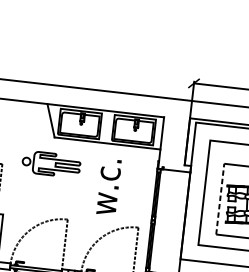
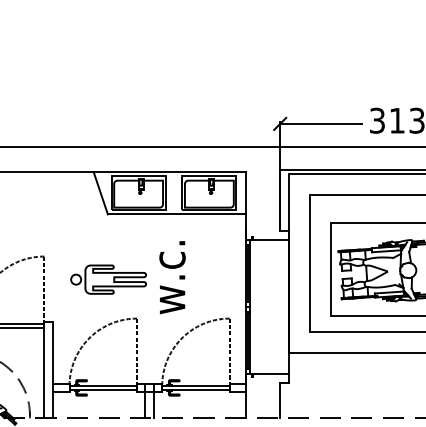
part: (51, 164) -> (108, 279), moved
text: (109, 187) -> (172, 277), moved
line: (220, 198) -> (331, 269), dashed -> solid

